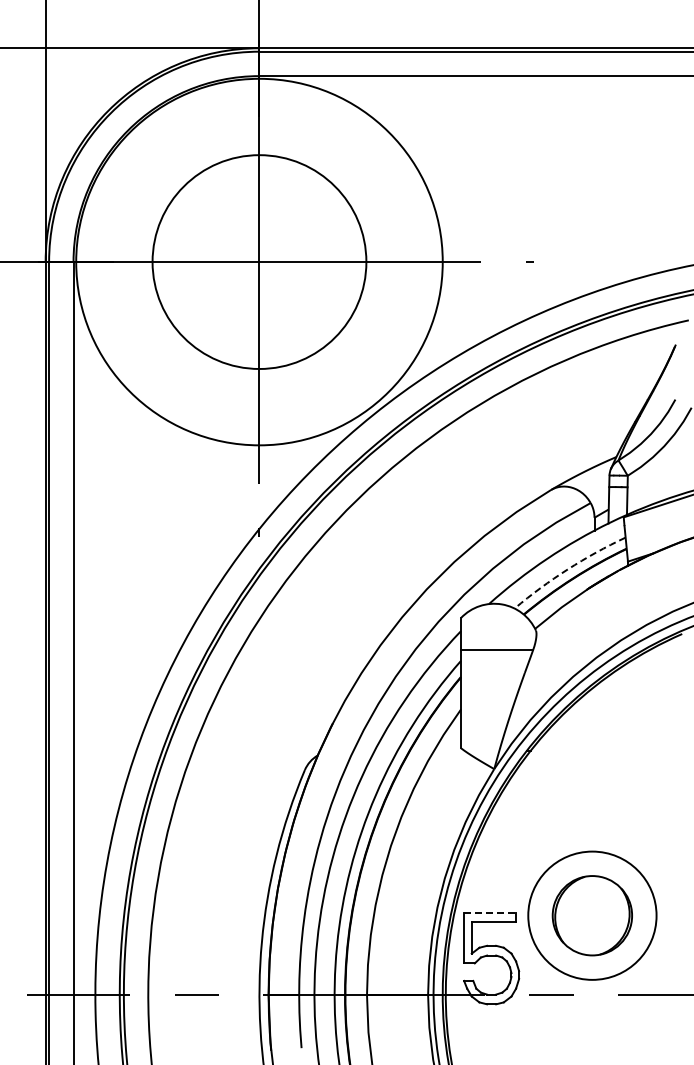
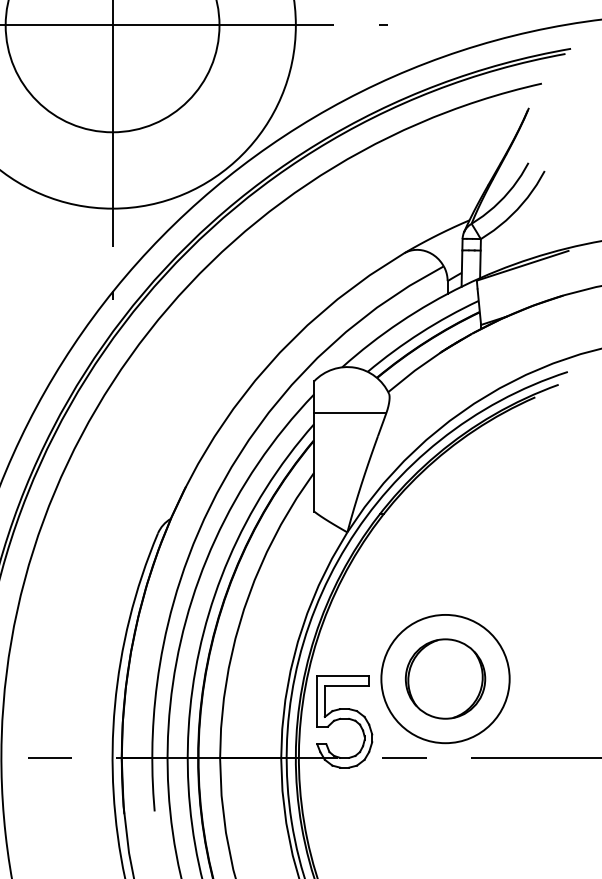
arc: (567, 569) -> (420, 332), dashed -> solid
line: (490, 912) -> (343, 675), dashed -> solid

